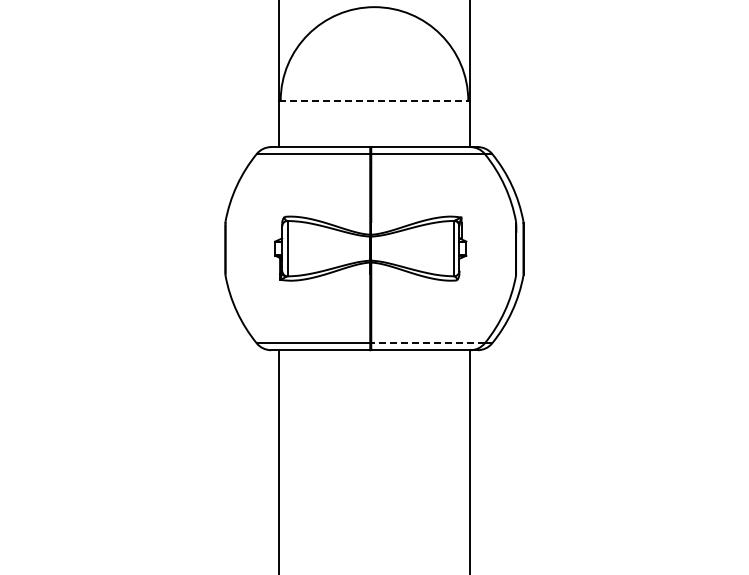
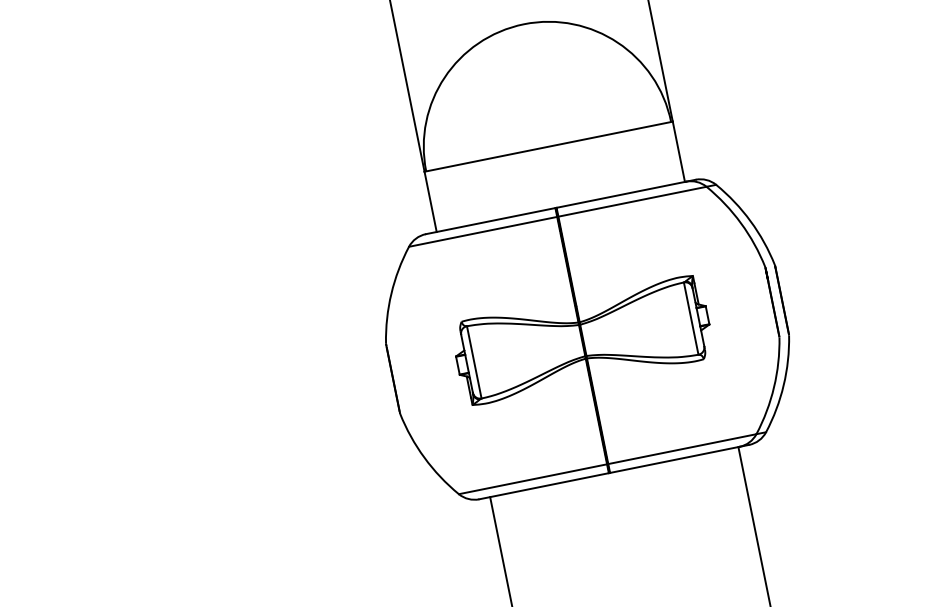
line: (374, 100) -> (548, 146), dashed -> solid
line: (428, 343) -> (683, 449), dashed -> solid

